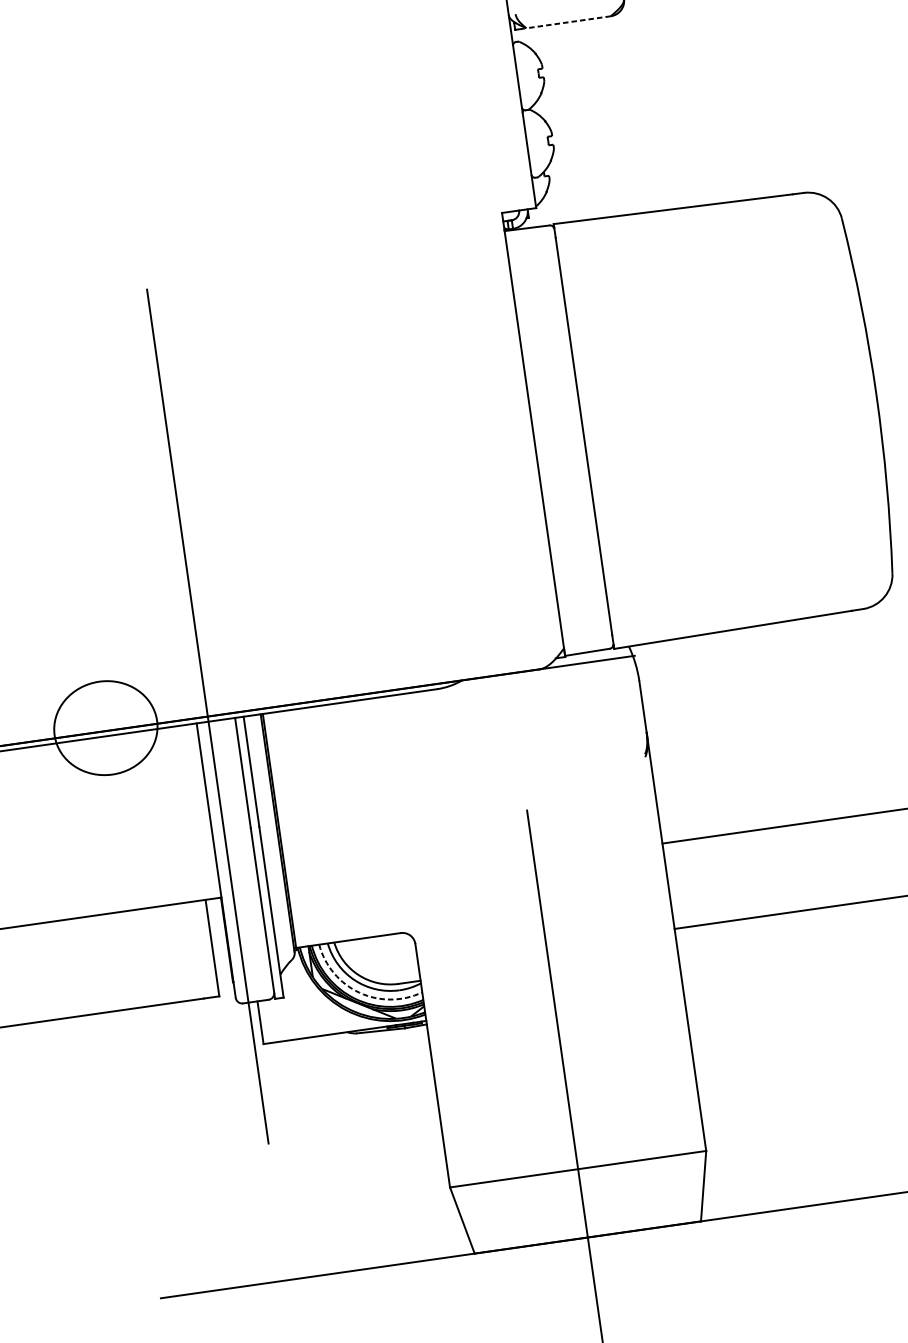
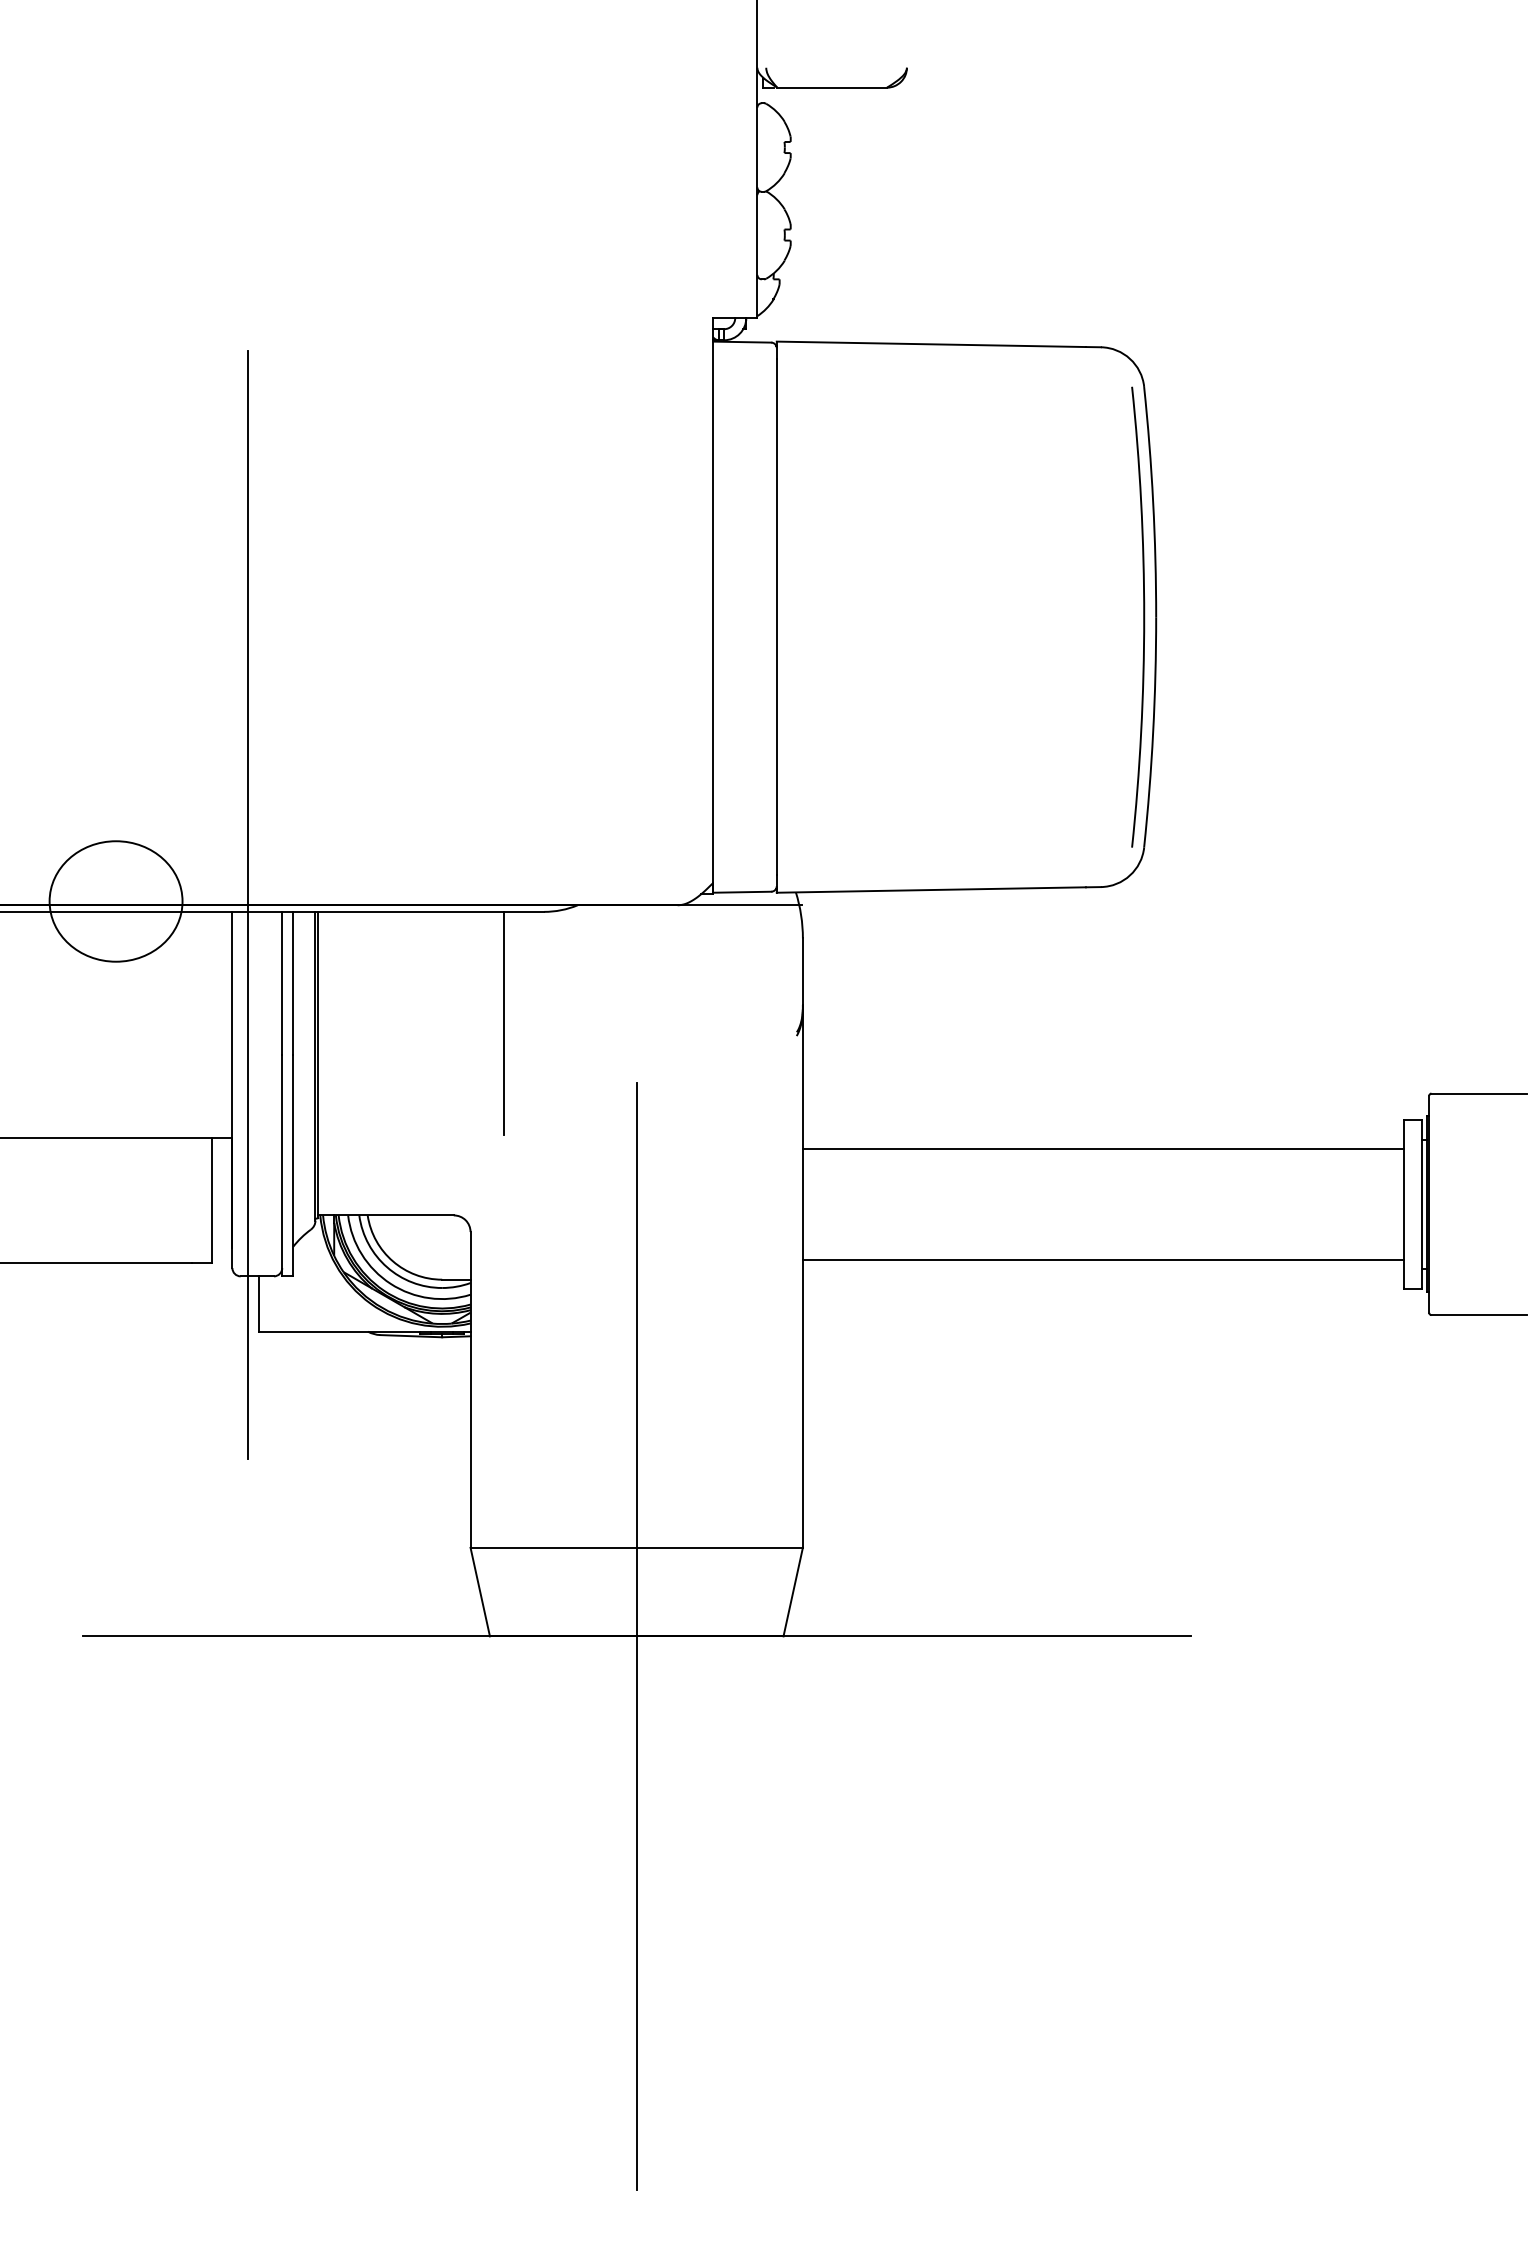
line: (568, 22) -> (832, 87), dashed -> solid
curve: (866, 395) -> (1143, 616), added
line: (417, 779) -> (503, 1023), added
arc: (359, 992) -> (390, 1283), dashed -> solid

